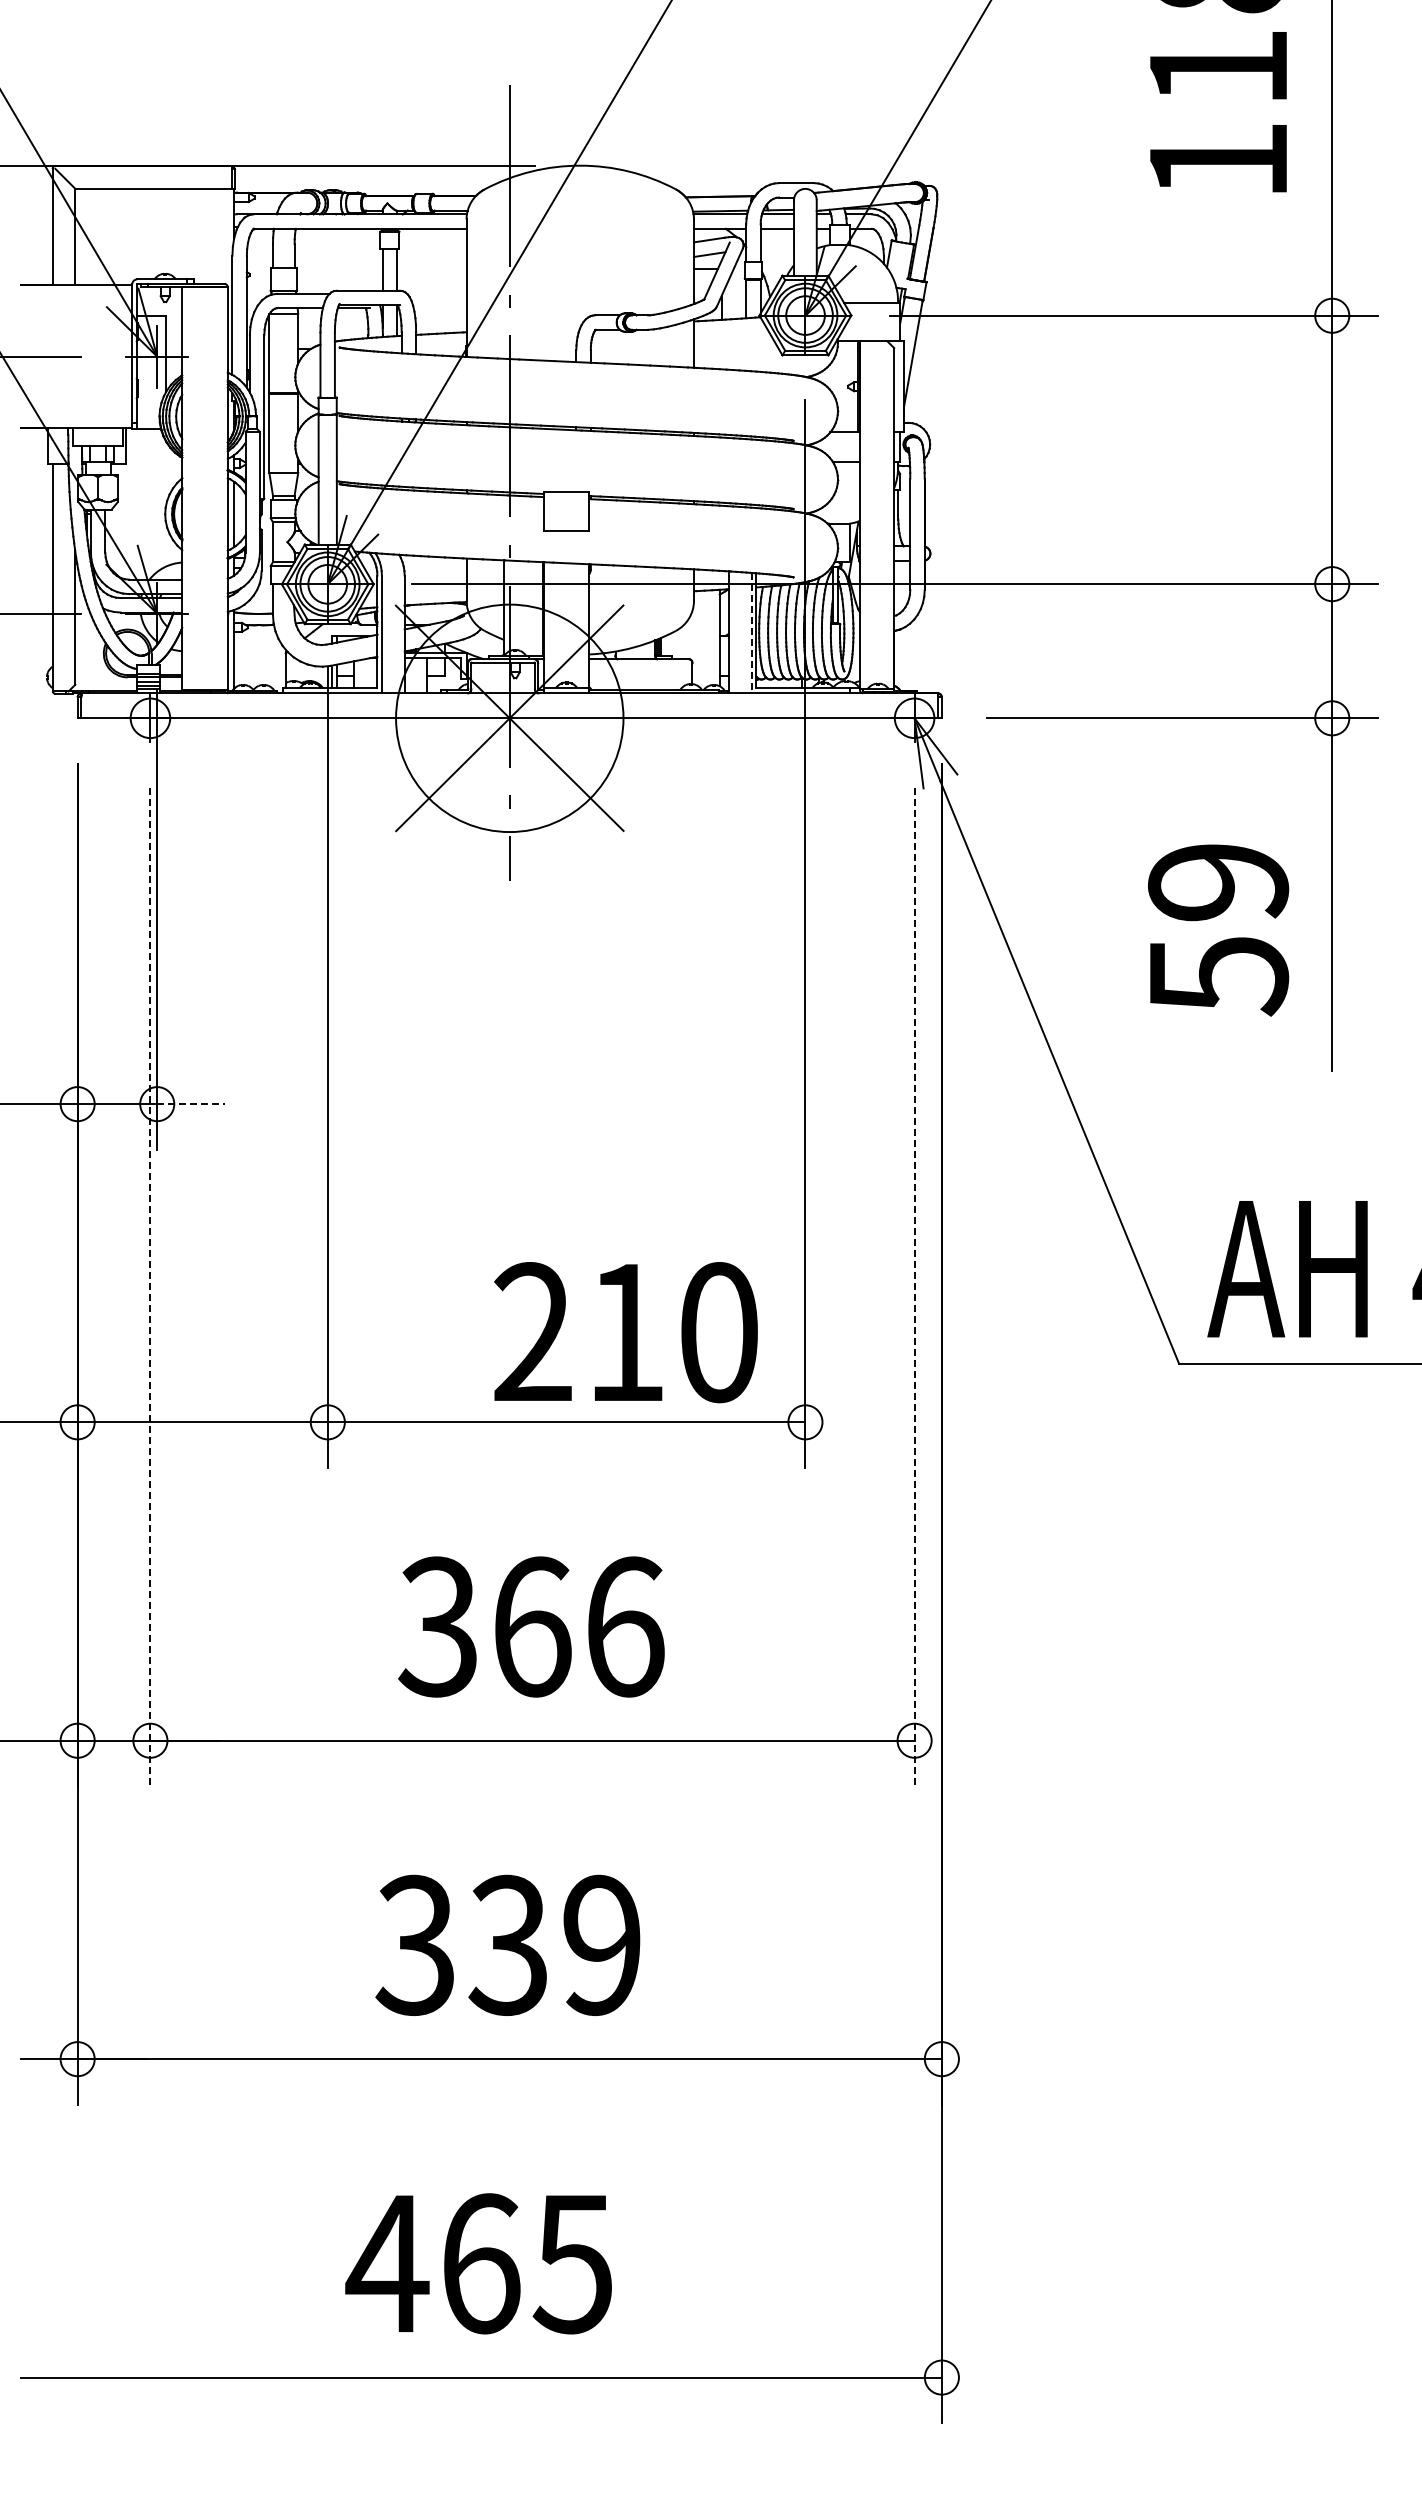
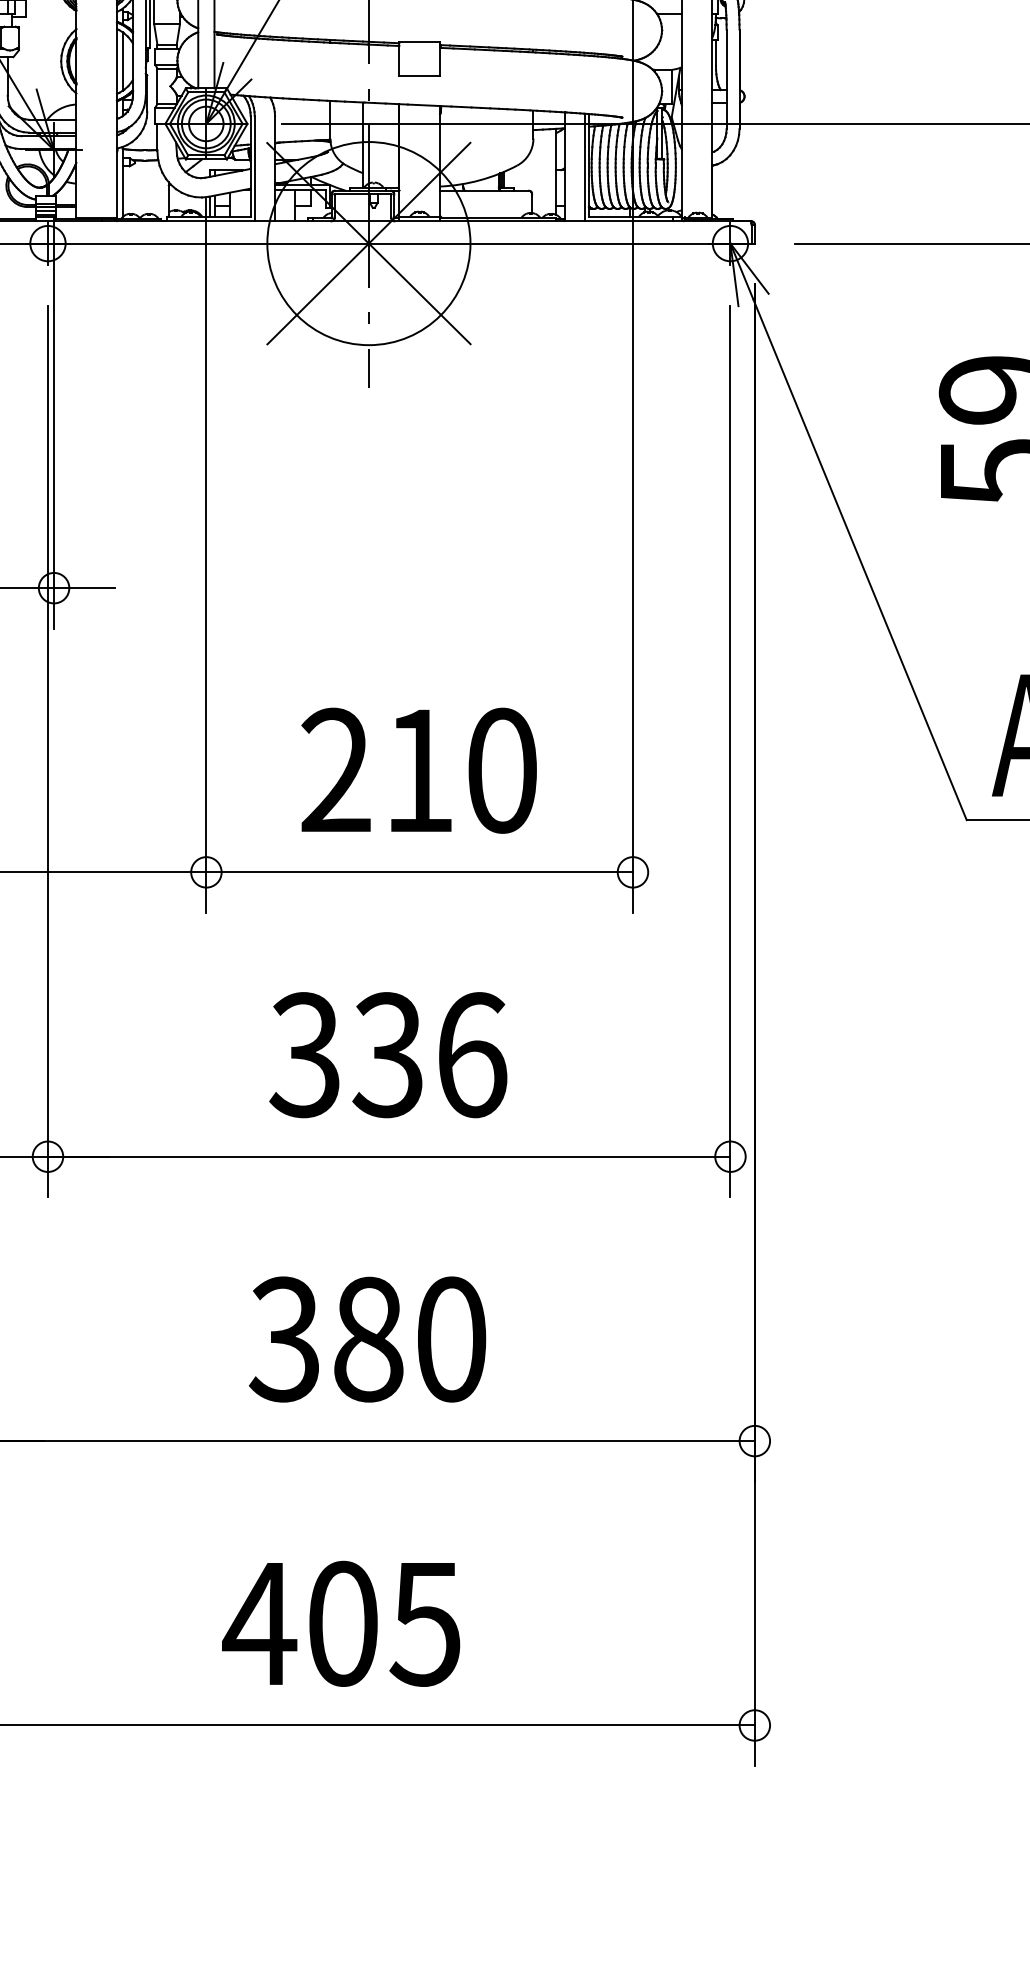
line: (751, 633) -> (584, 167), dashed -> solid
line: (191, 1104) -> (84, 588), dashed -> solid
line: (150, 1287) -> (48, 751), dashed -> solid
line: (914, 1287) -> (730, 751), dashed -> solid
text: (625, 1332) -> (418, 770), moved
text: (531, 1626) -> (388, 1054), 366 -> 336
text: (554, 1944) -> (408, 1338), 339 -> 380
text: (481, 2263) -> (343, 1623), 465 -> 405

